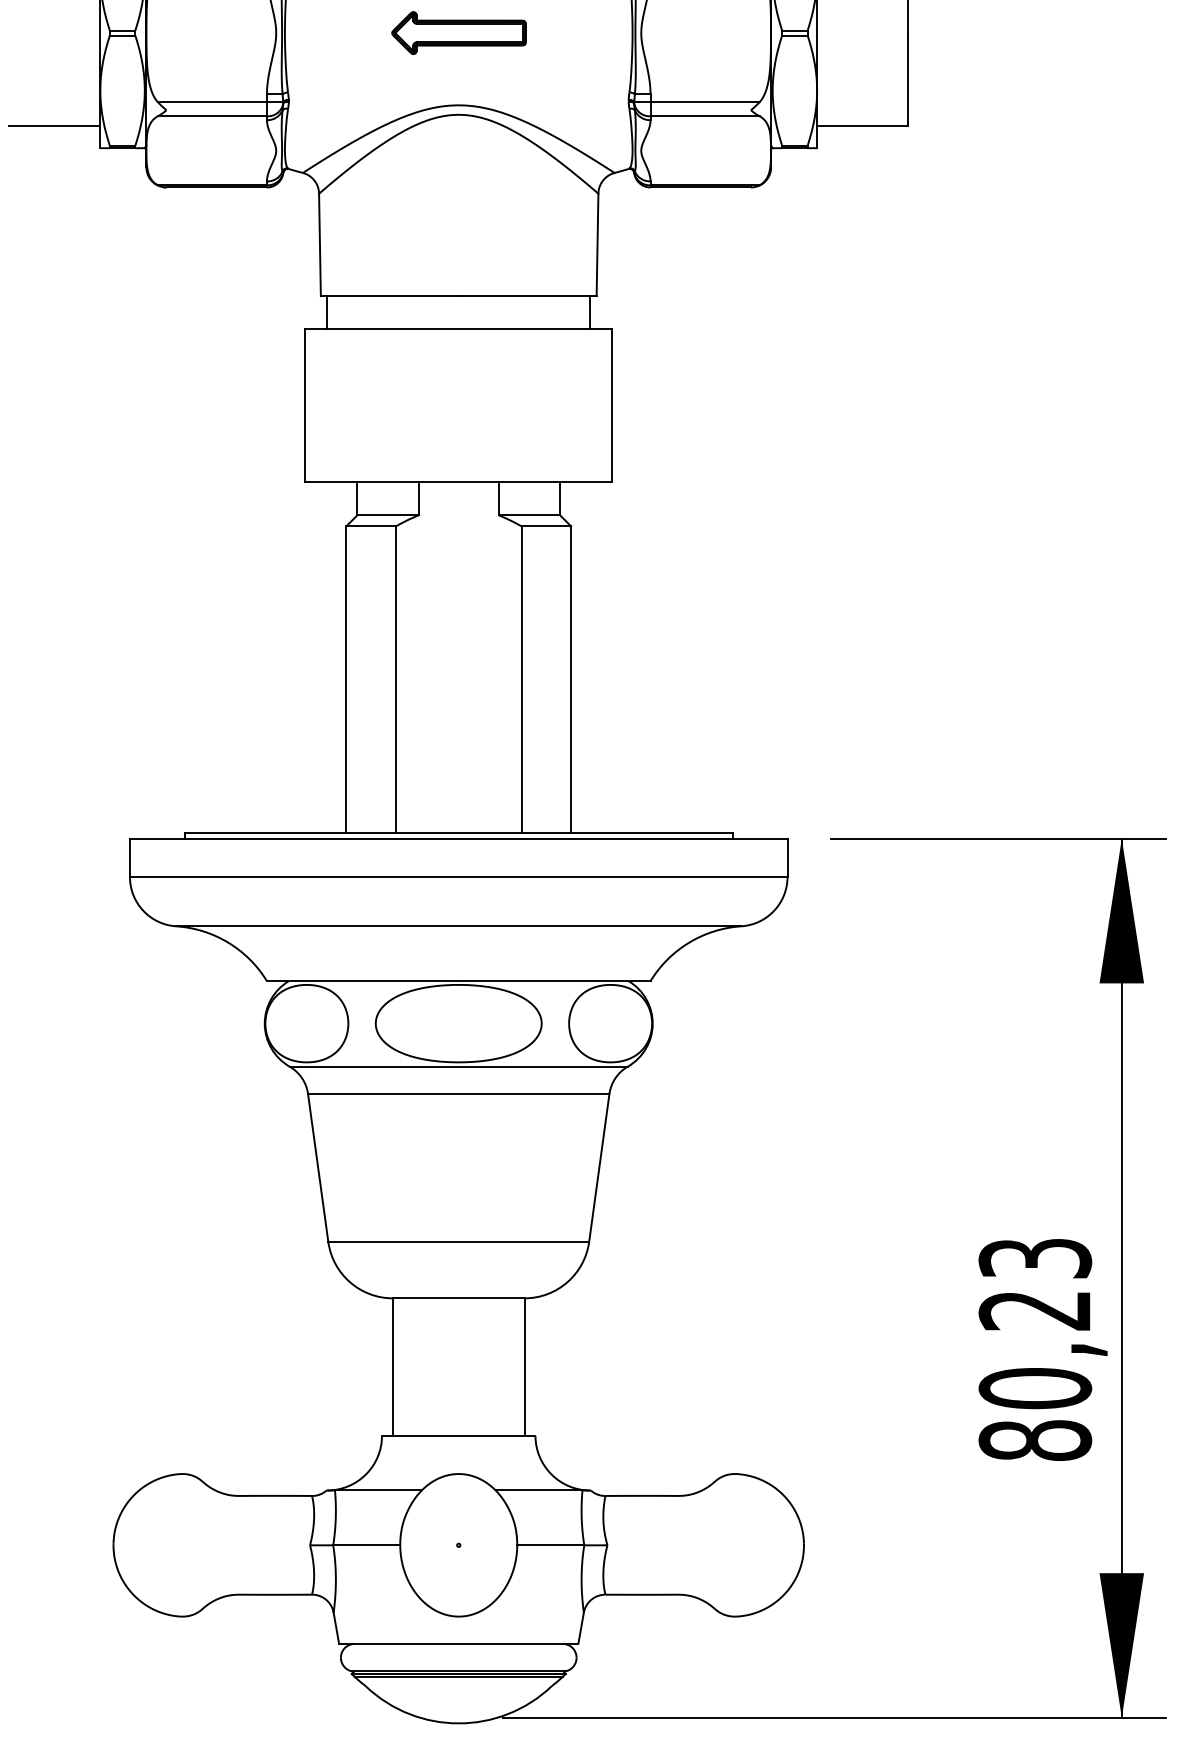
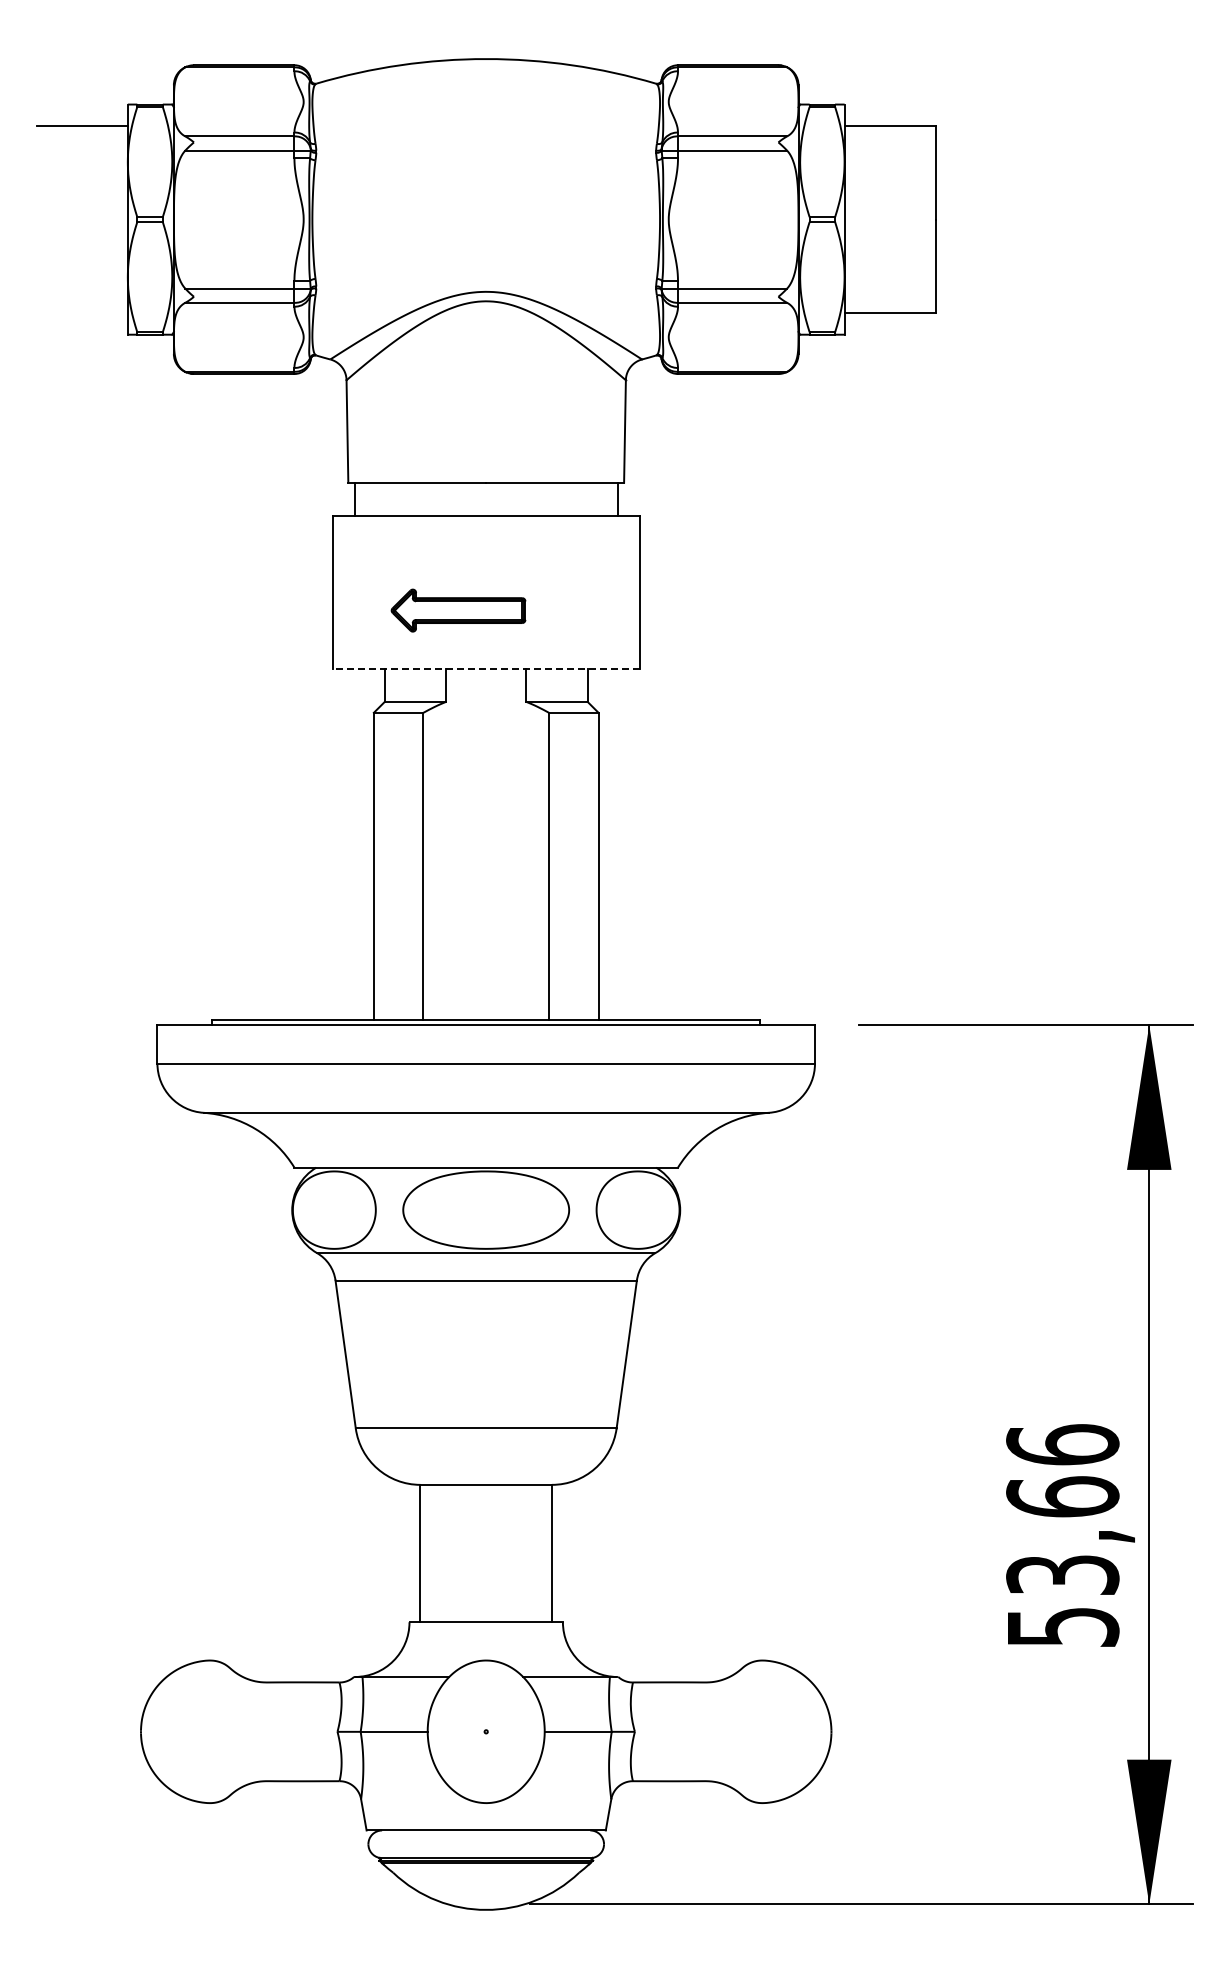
part: (459, 32) -> (458, 610), moved
line: (54, 125) -> (81, 312), removed
line: (458, 481) -> (485, 668), solid -> dashed
text: (1035, 1348) -> (1062, 1535), 80,23 -> 53,66

